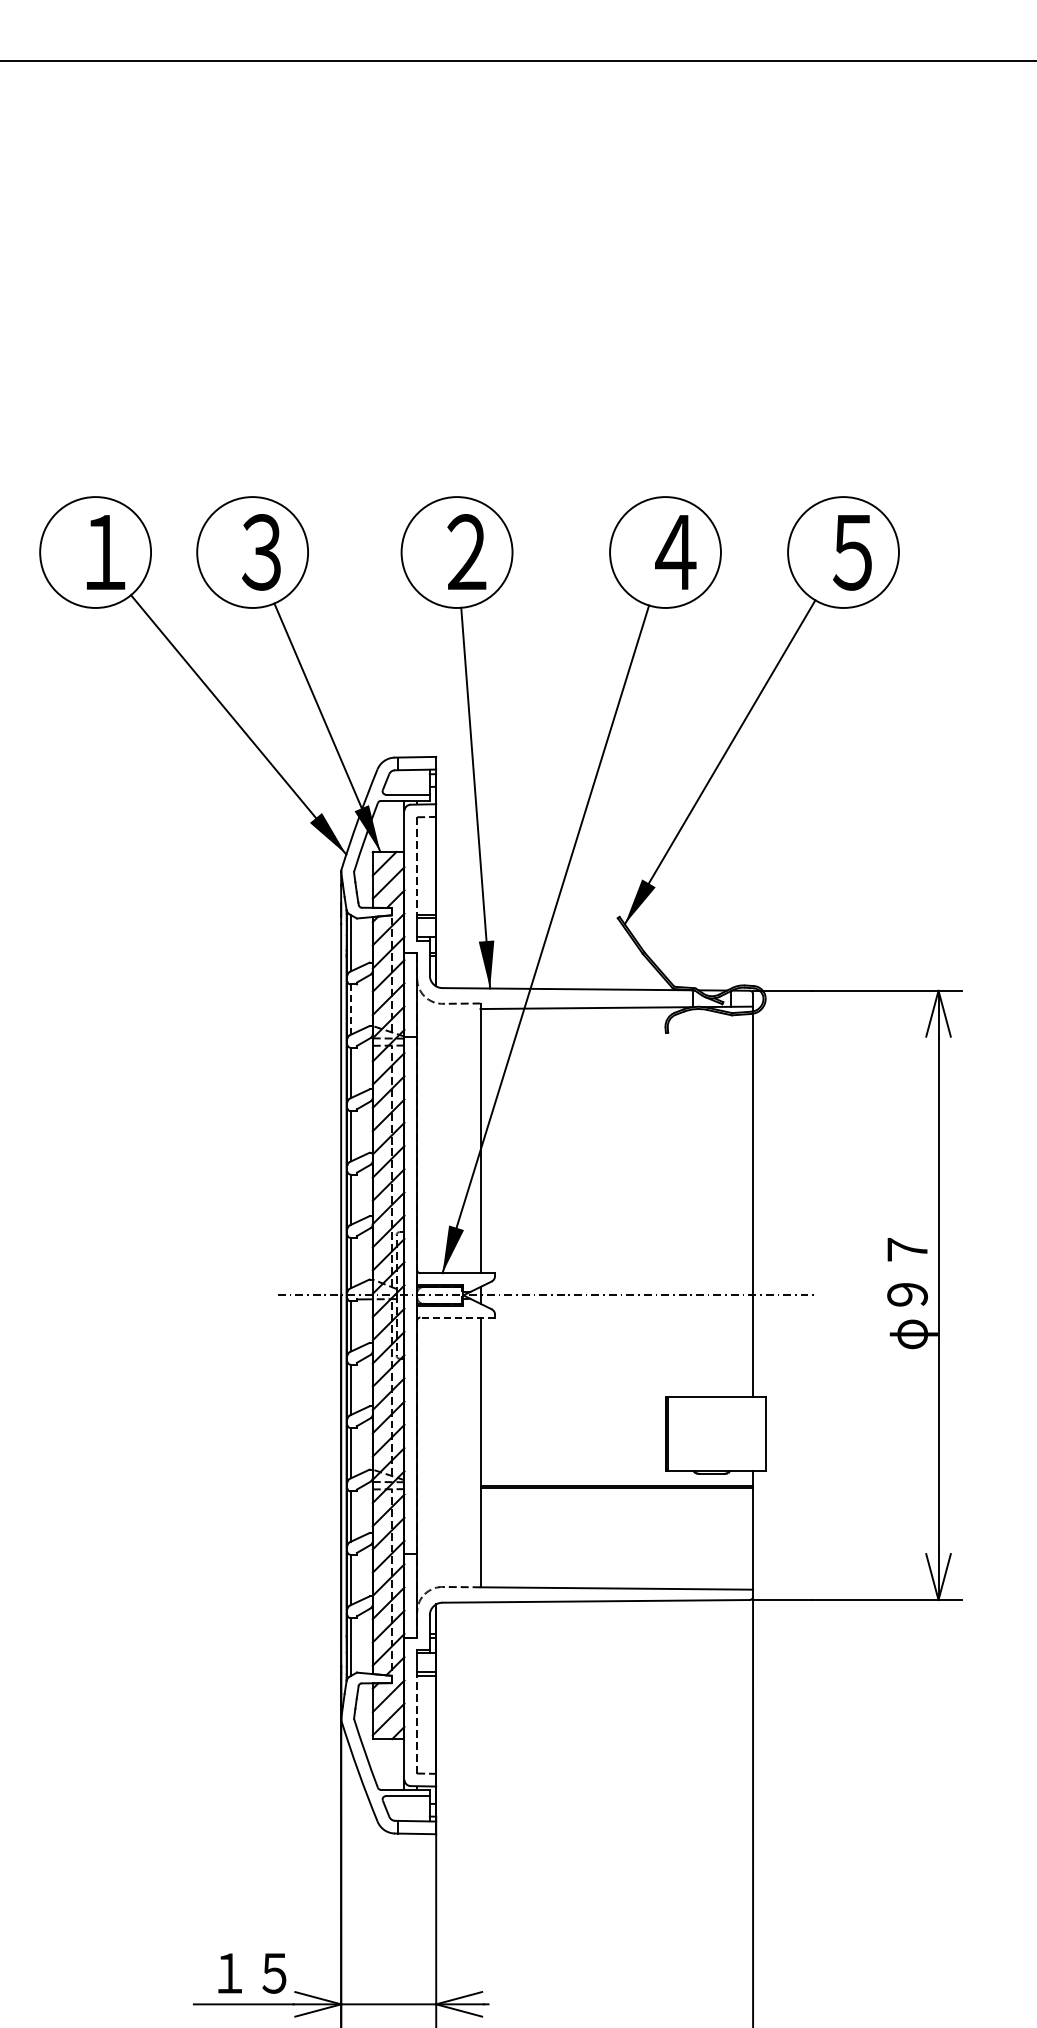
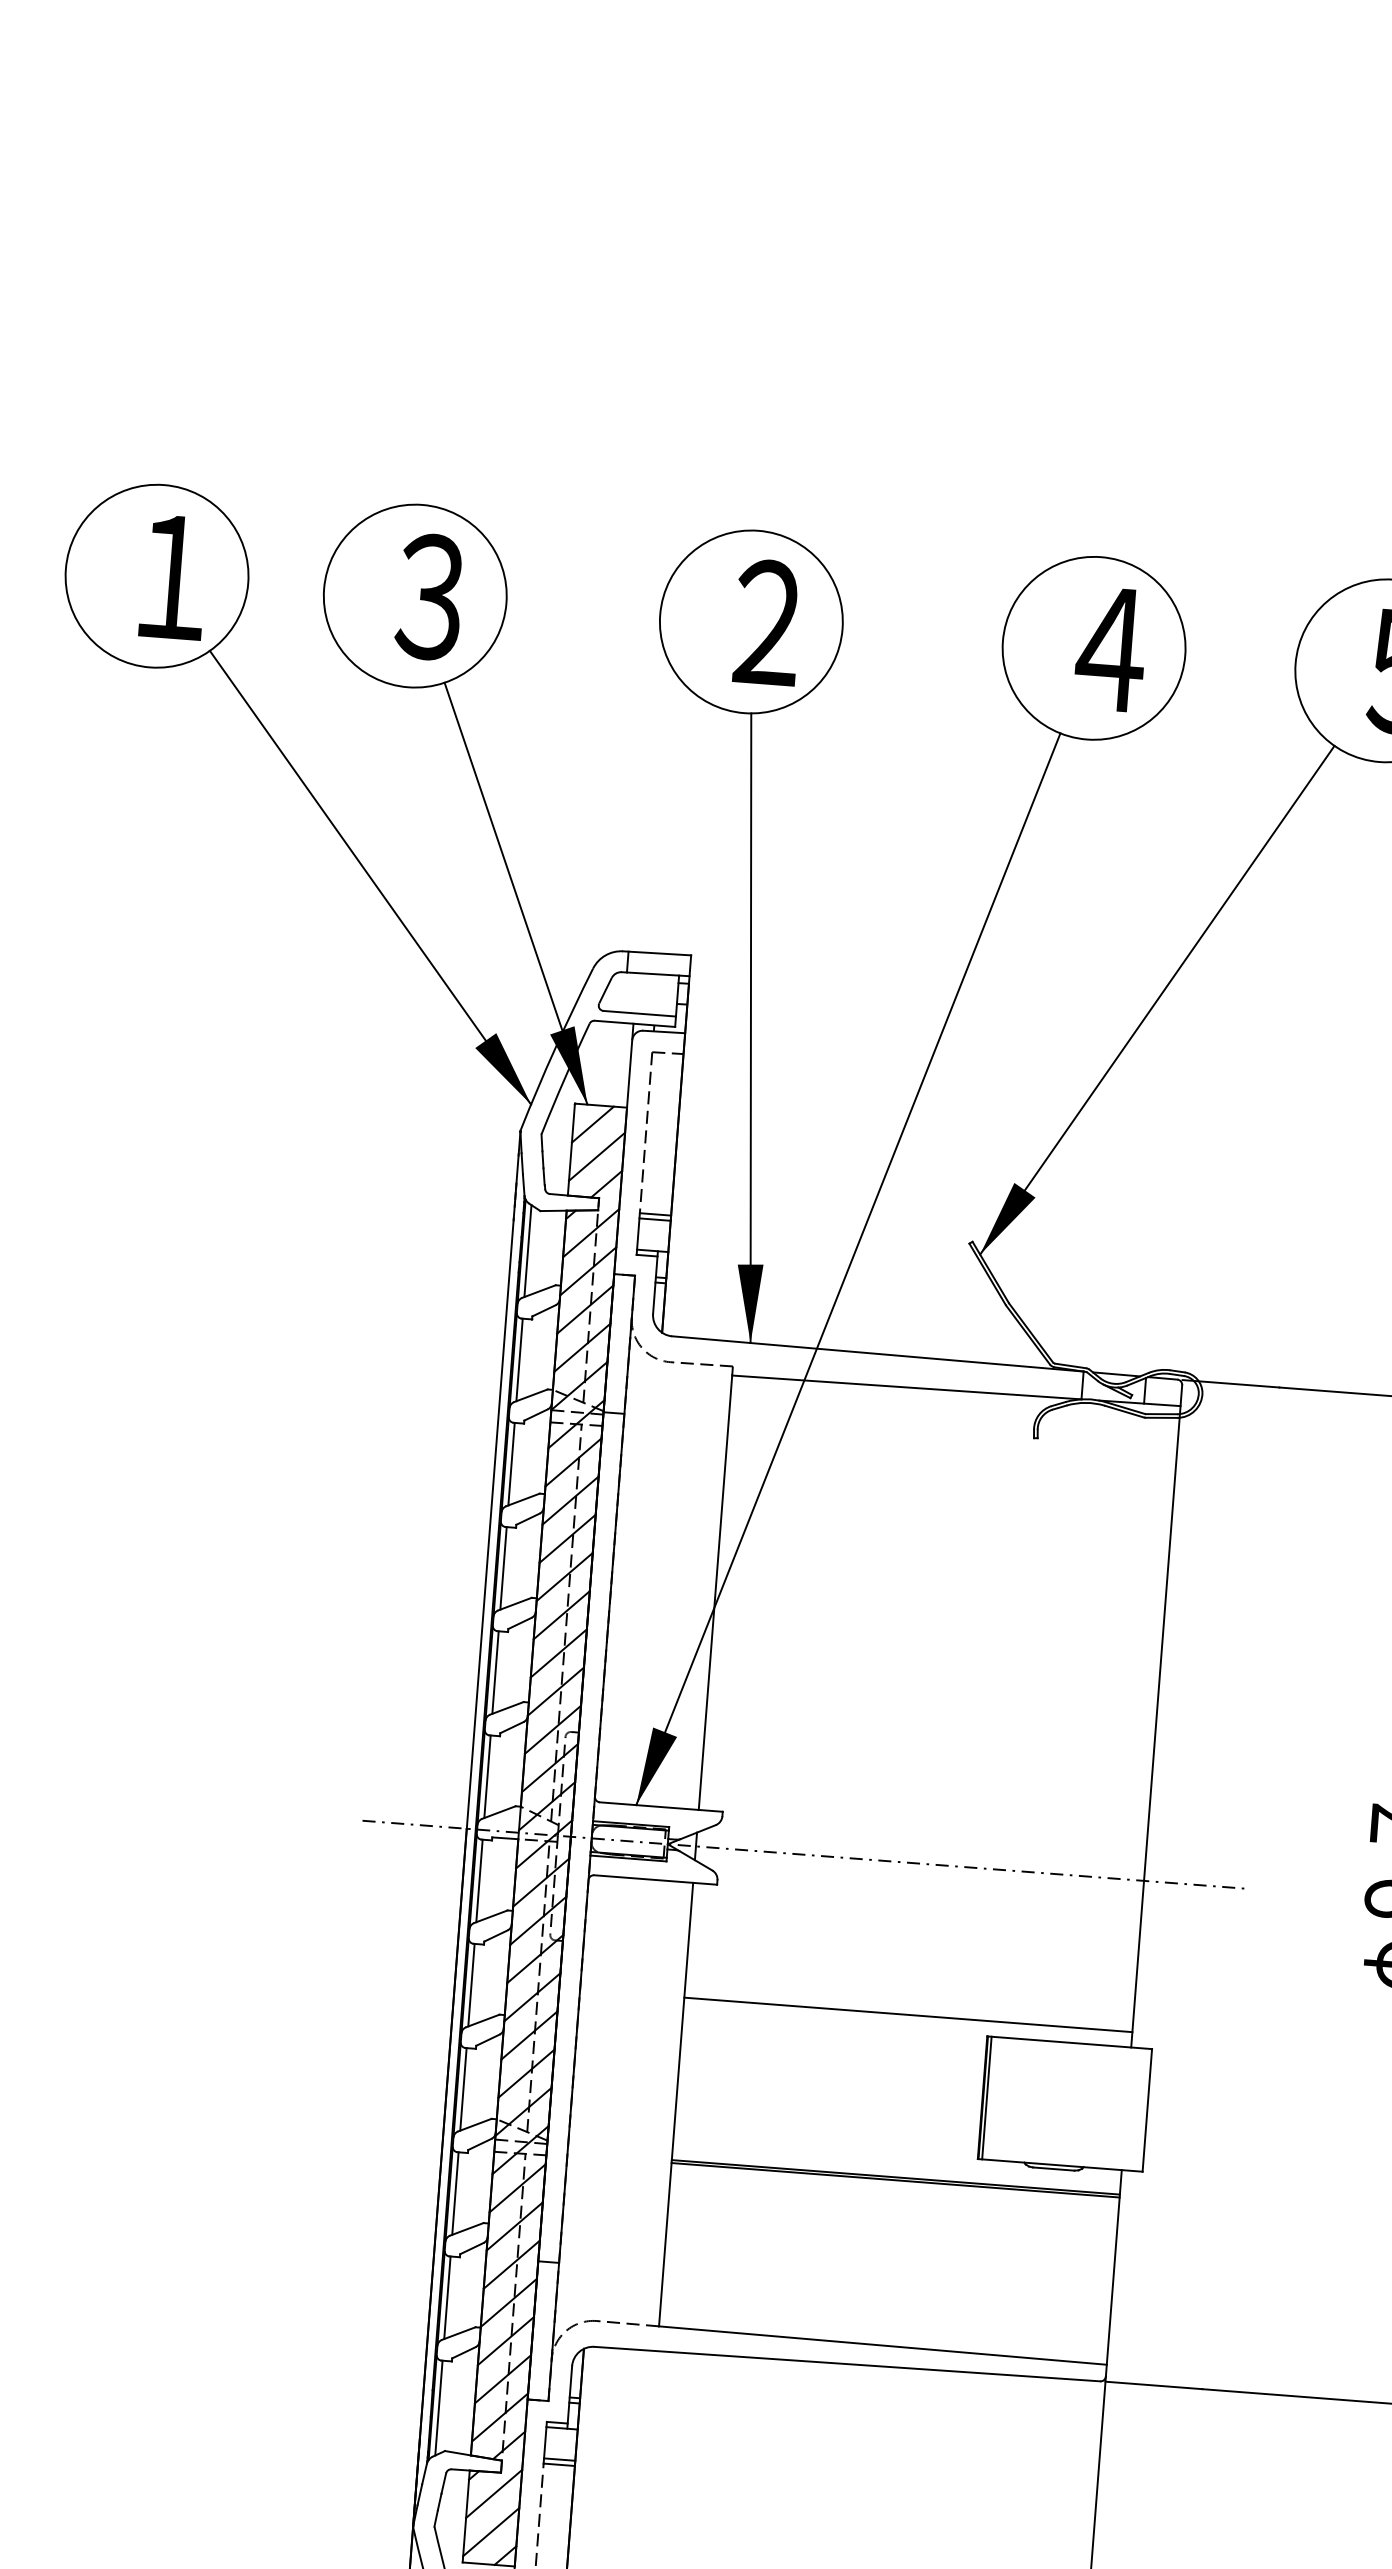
line: (351, 1009) -> (519, 1359), dashed -> solid
line: (457, 1317) -> (655, 1879), dashed -> solid
line: (616, 1387) -> (907, 2015), added

